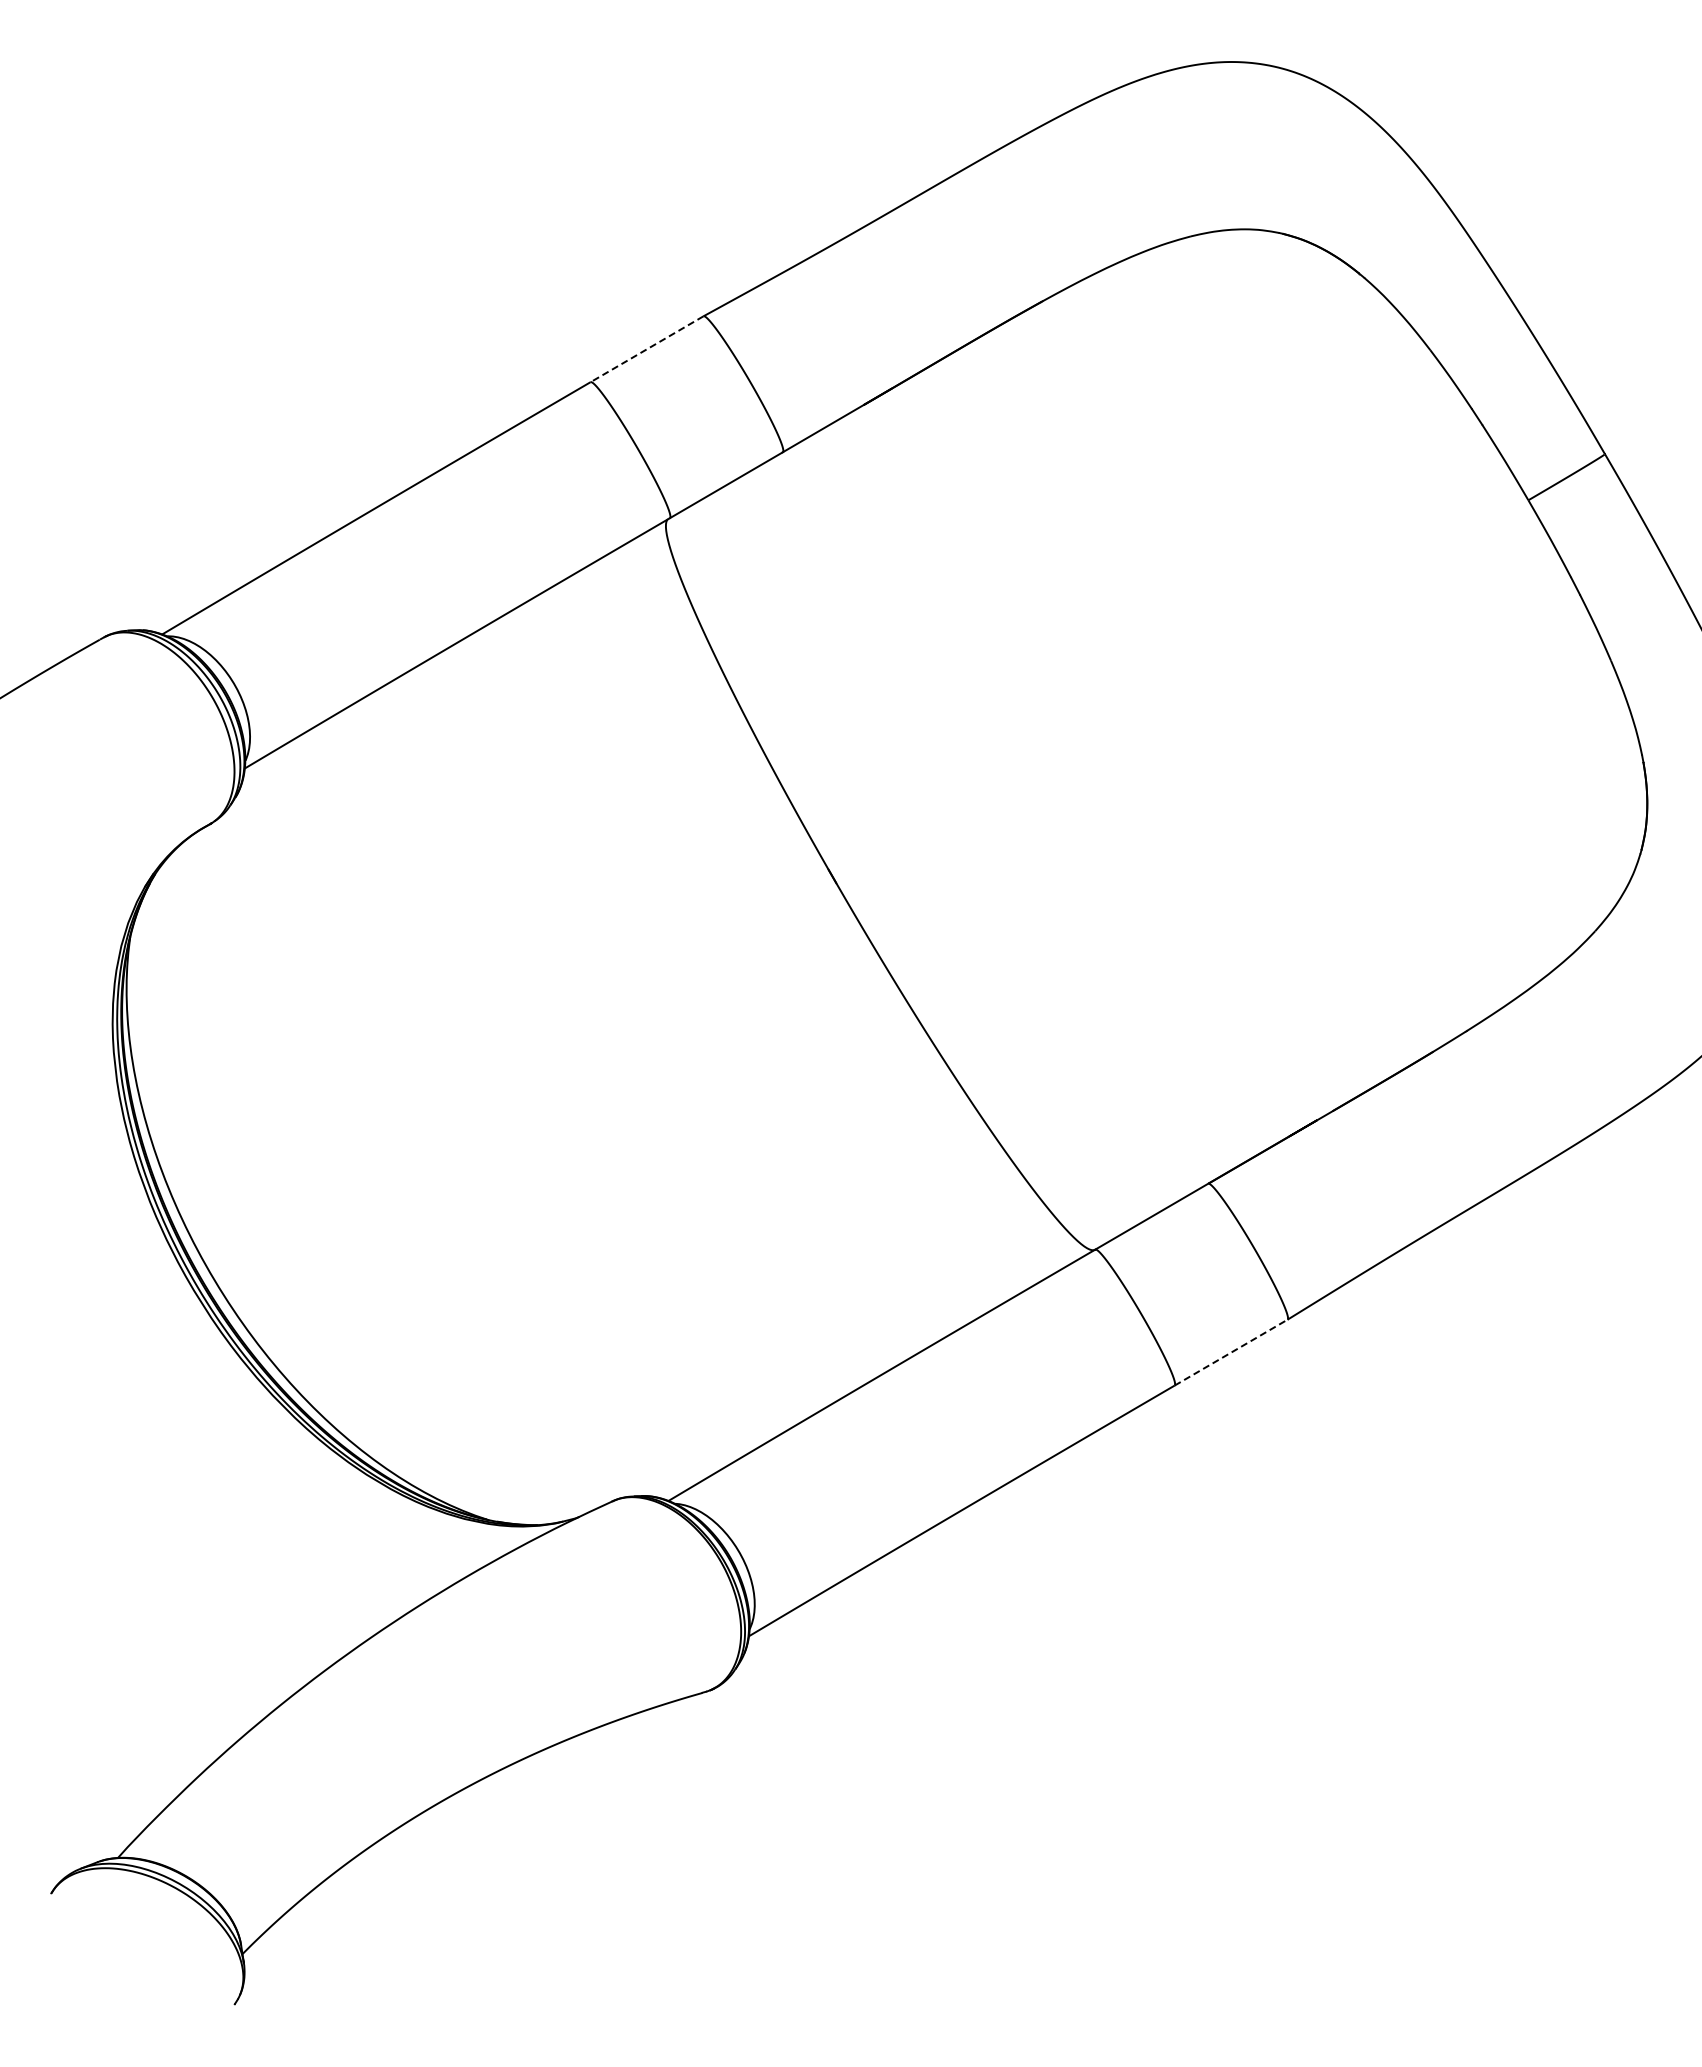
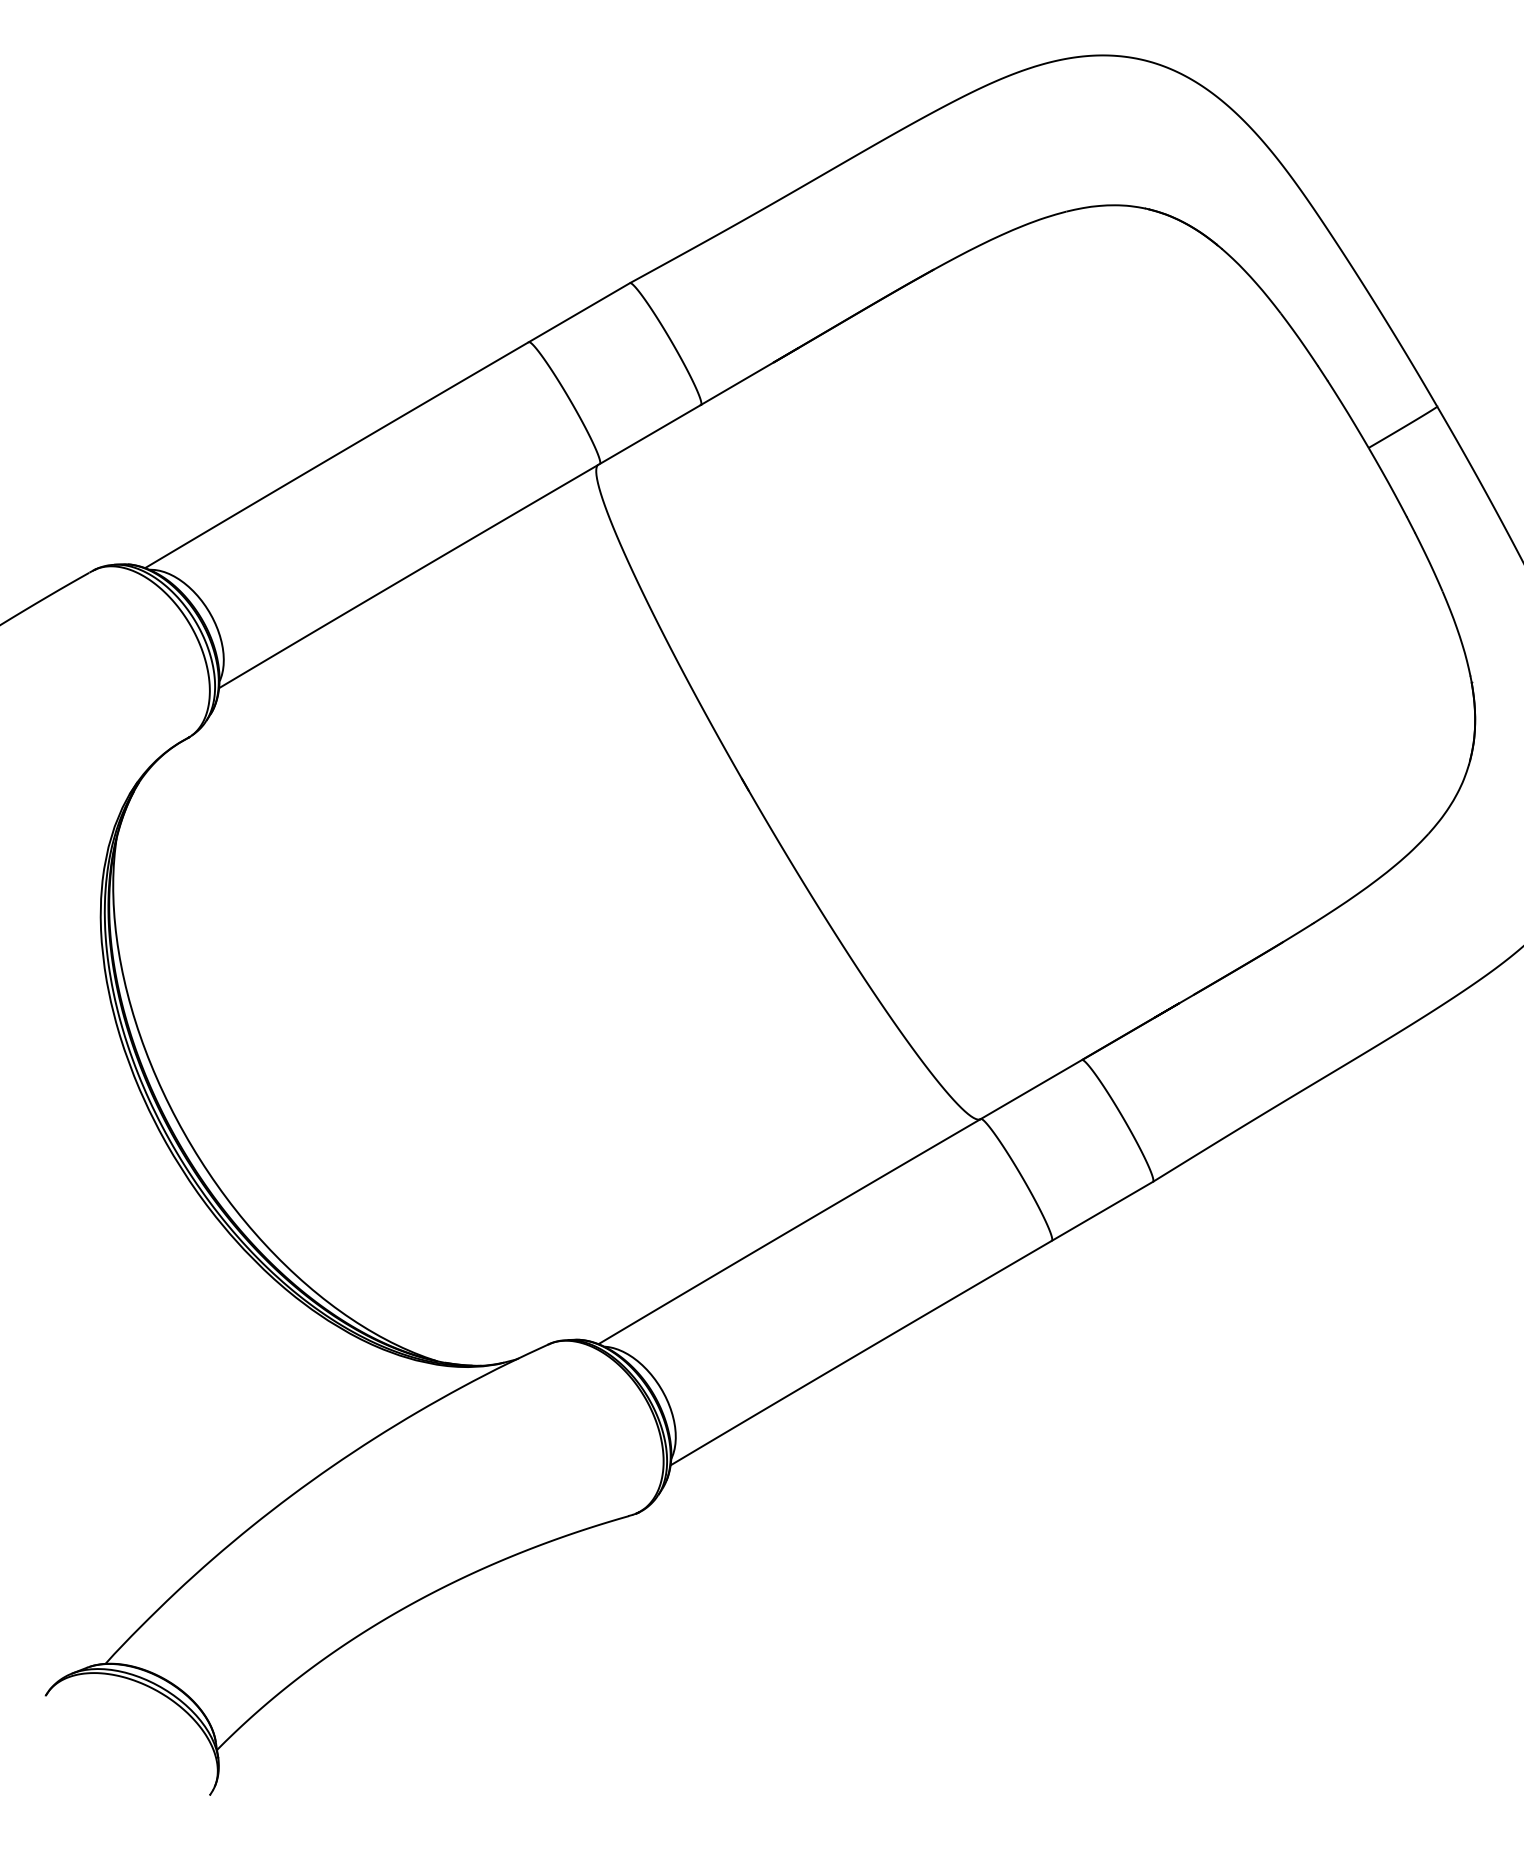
line: (646, 349) -> (578, 312), dashed -> solid
line: (1231, 1352) -> (1102, 1211), dashed -> solid

